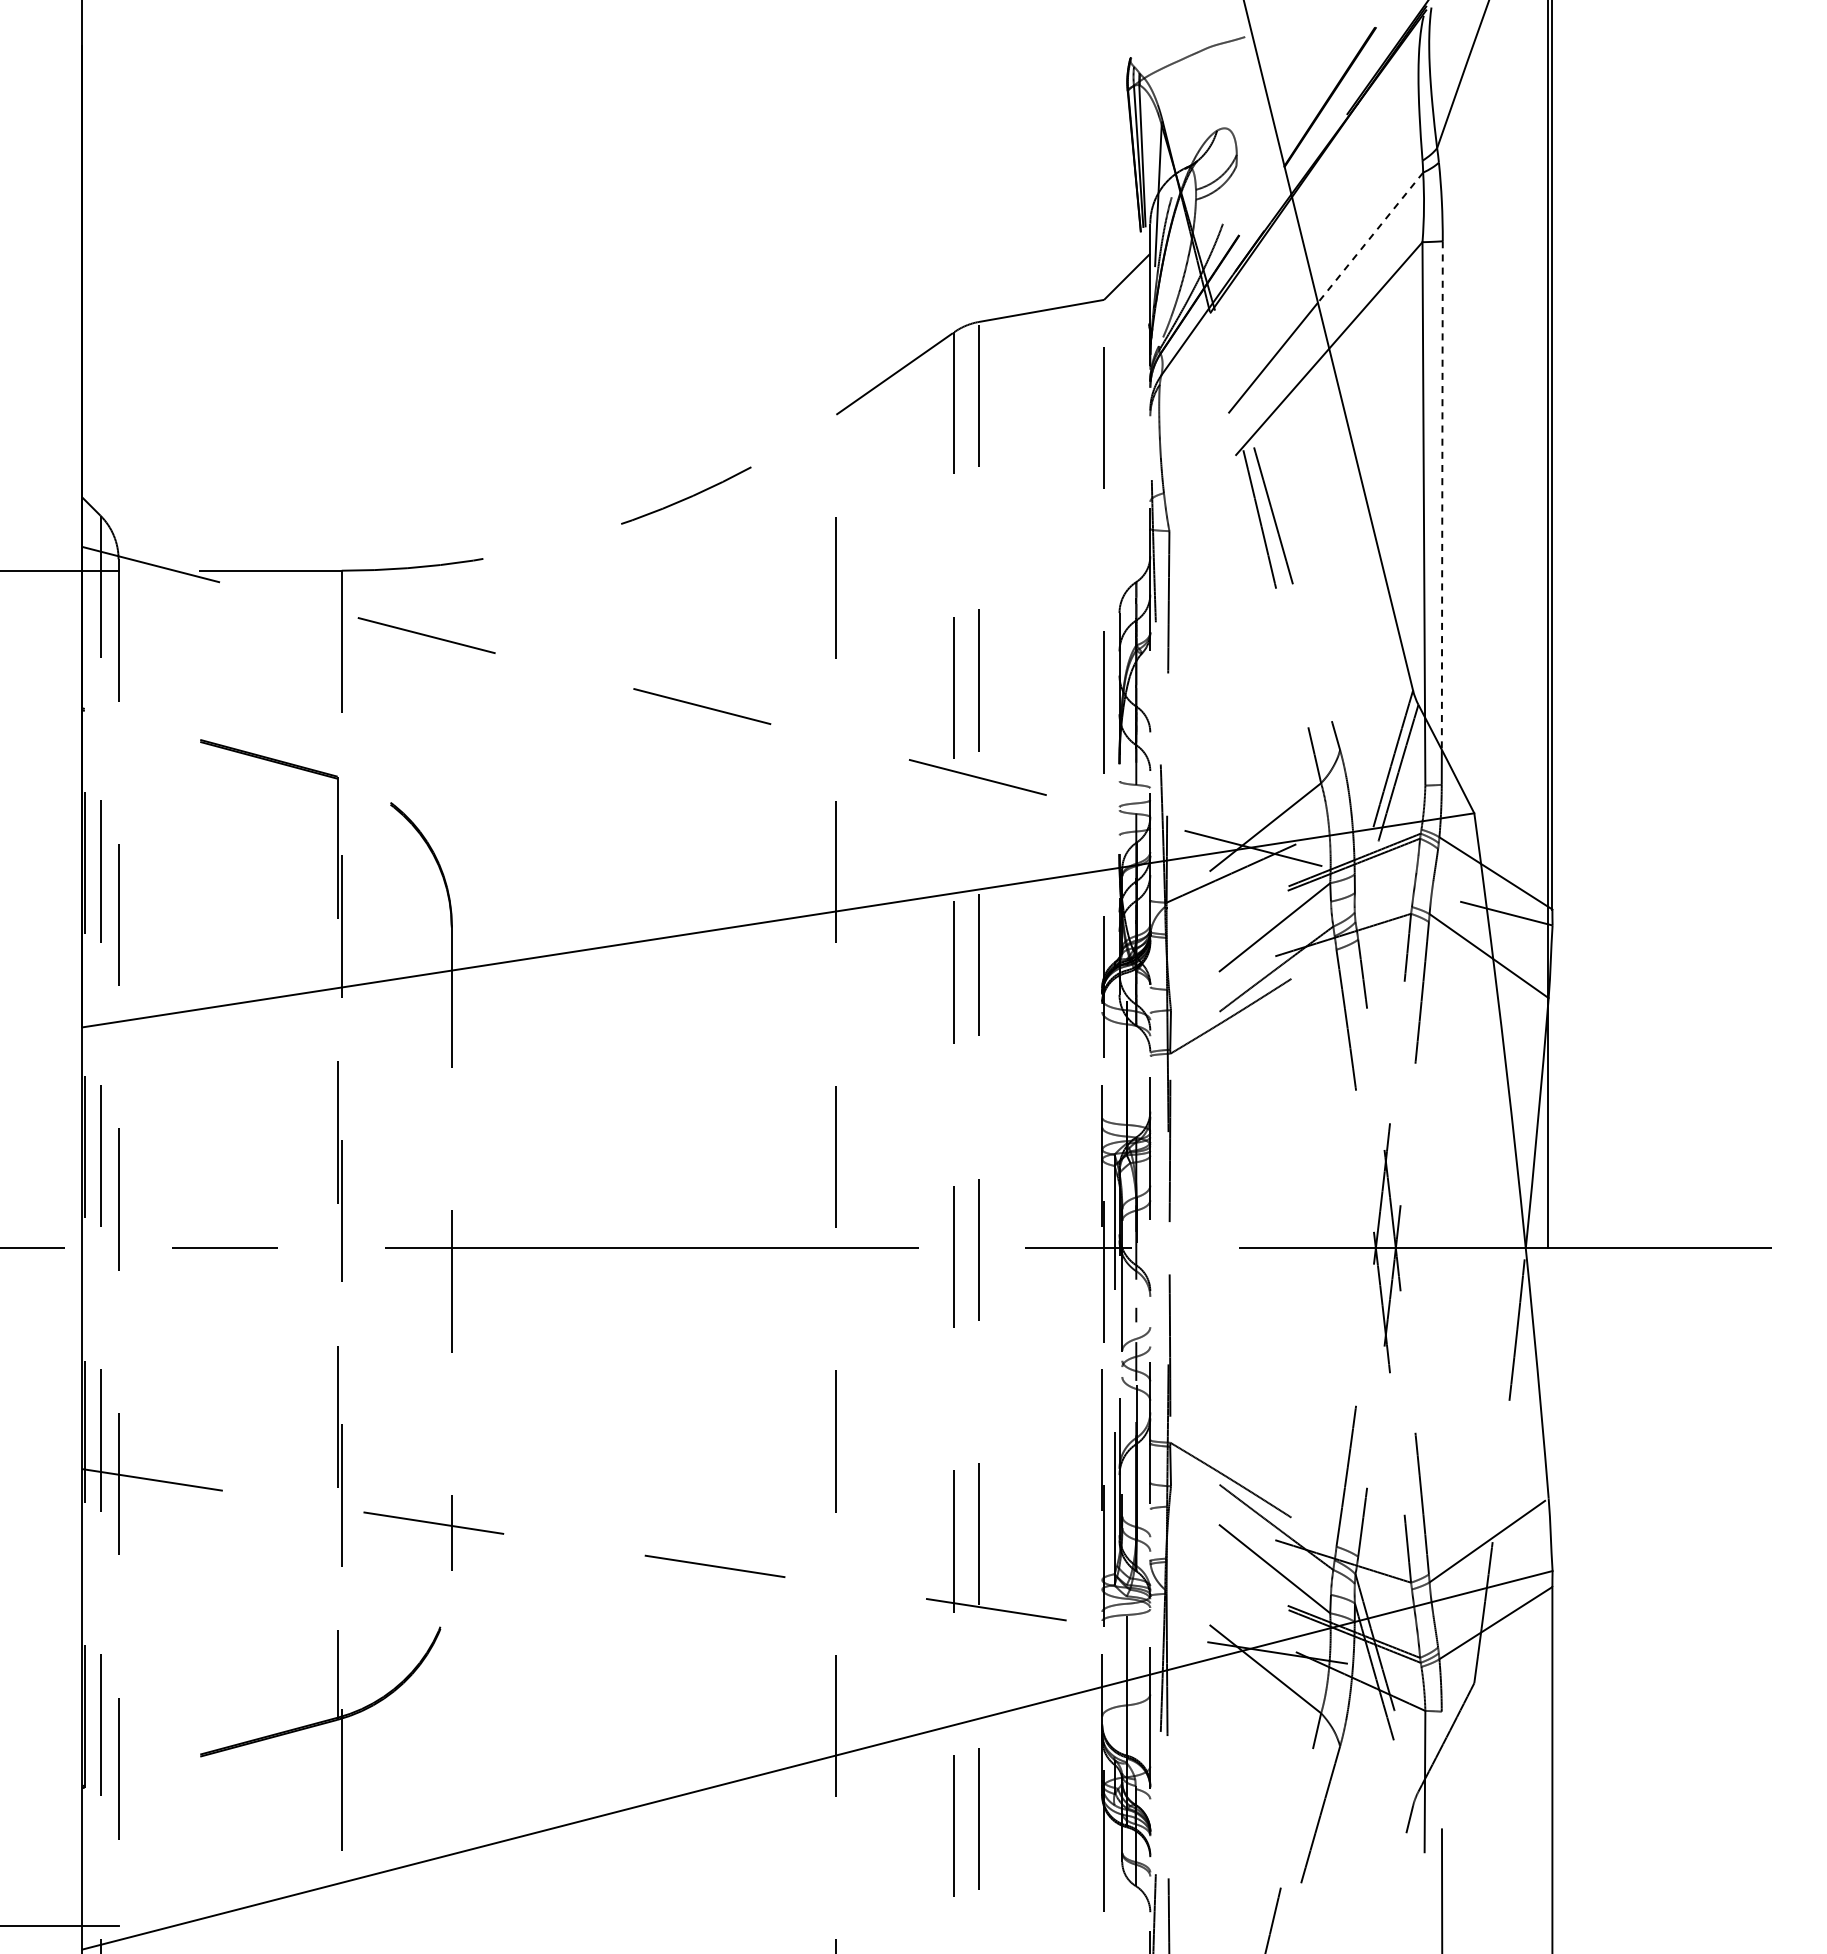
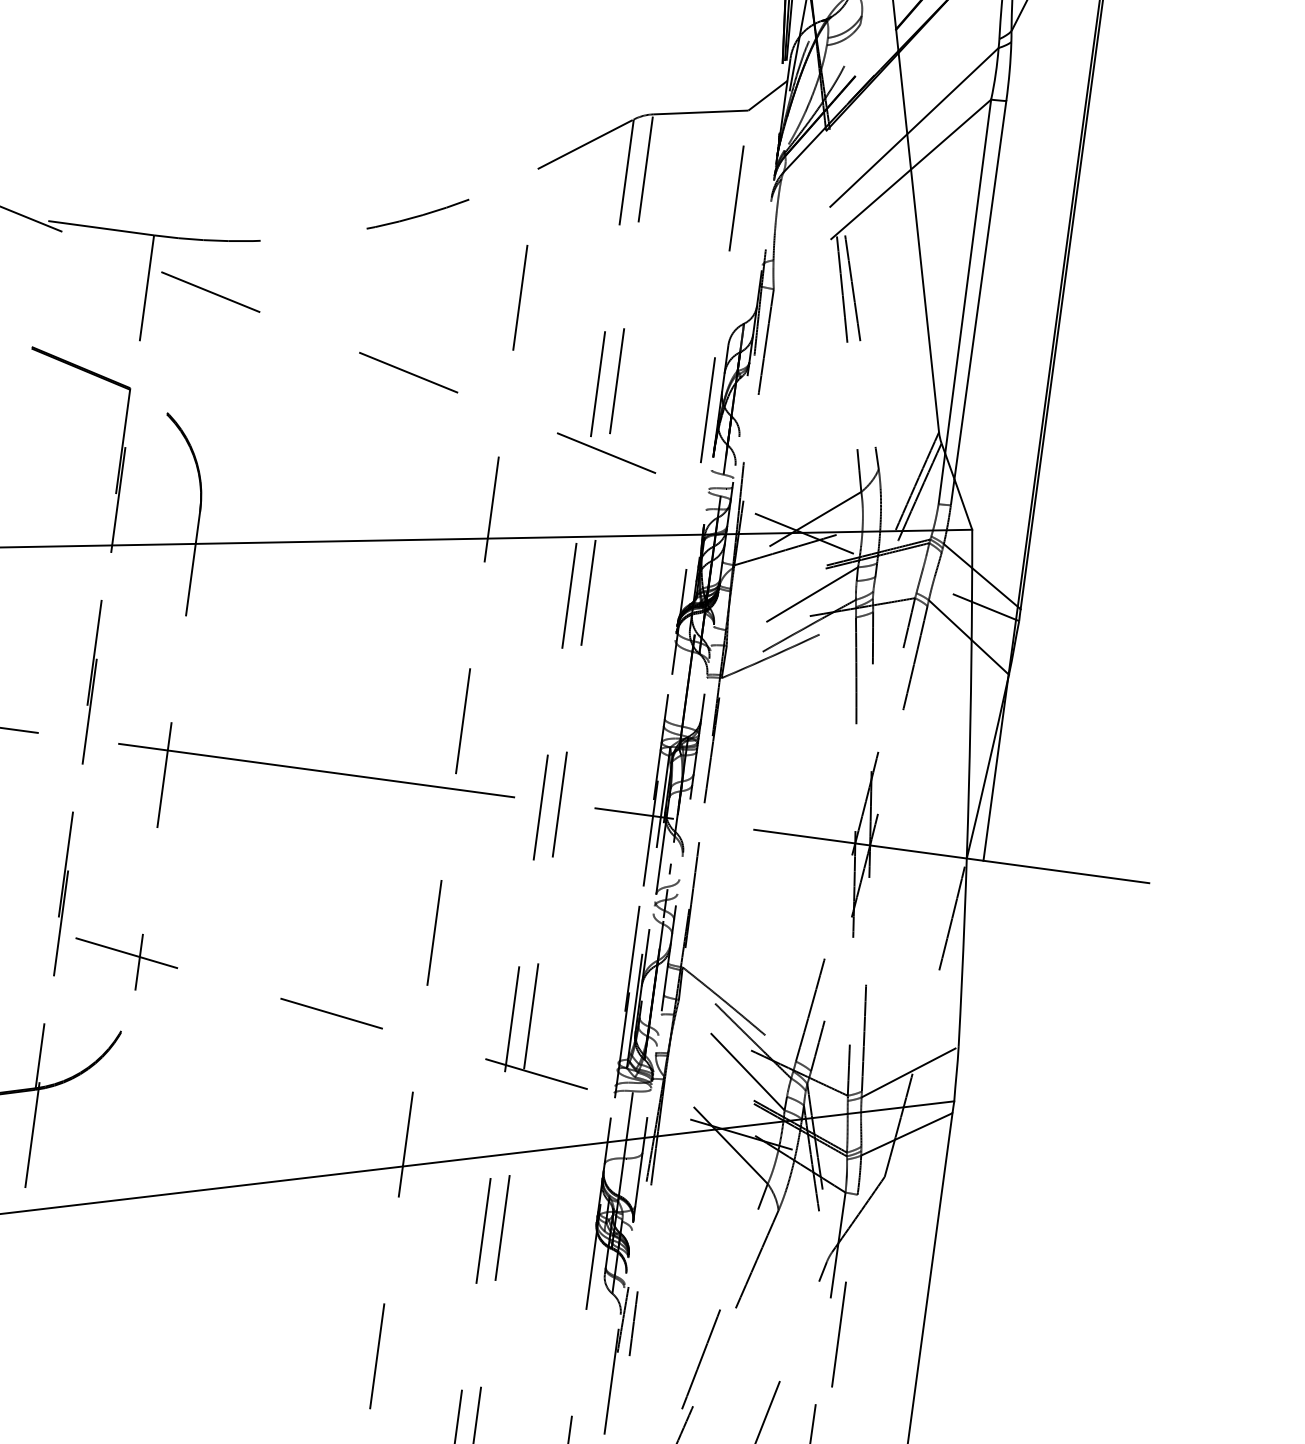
line: (1370, 237) -> (952, 90), dashed -> solid
line: (1442, 496) -> (980, 290), dashed -> solid

